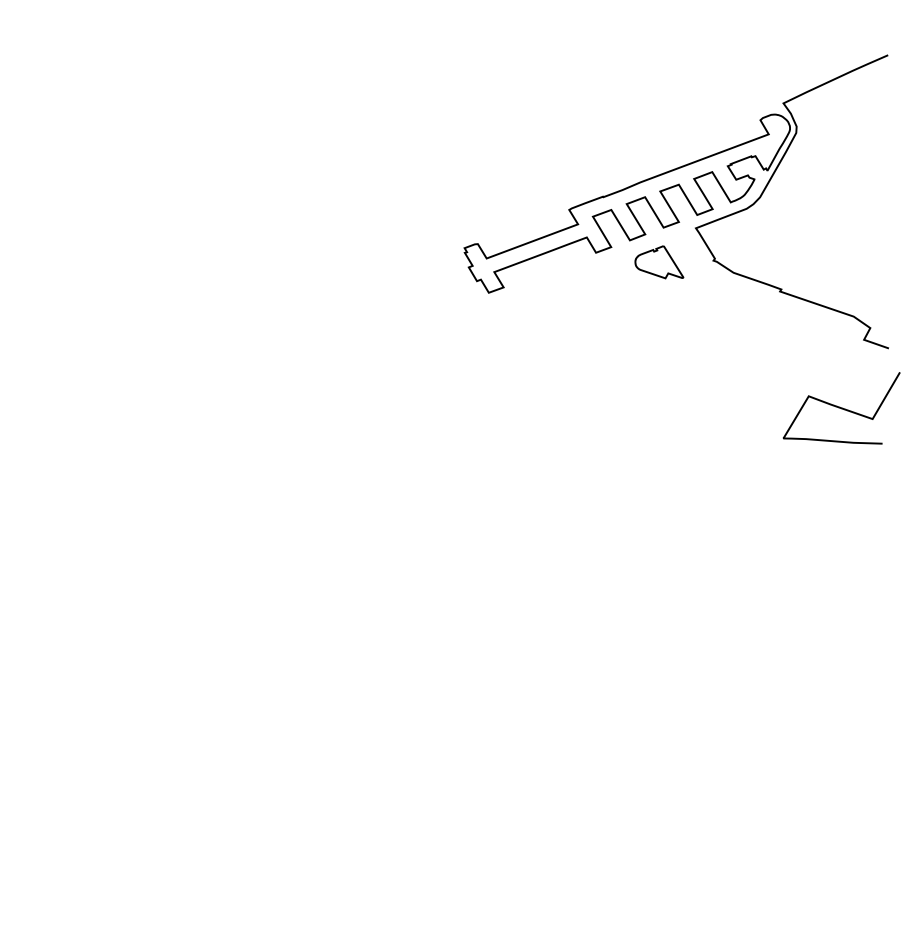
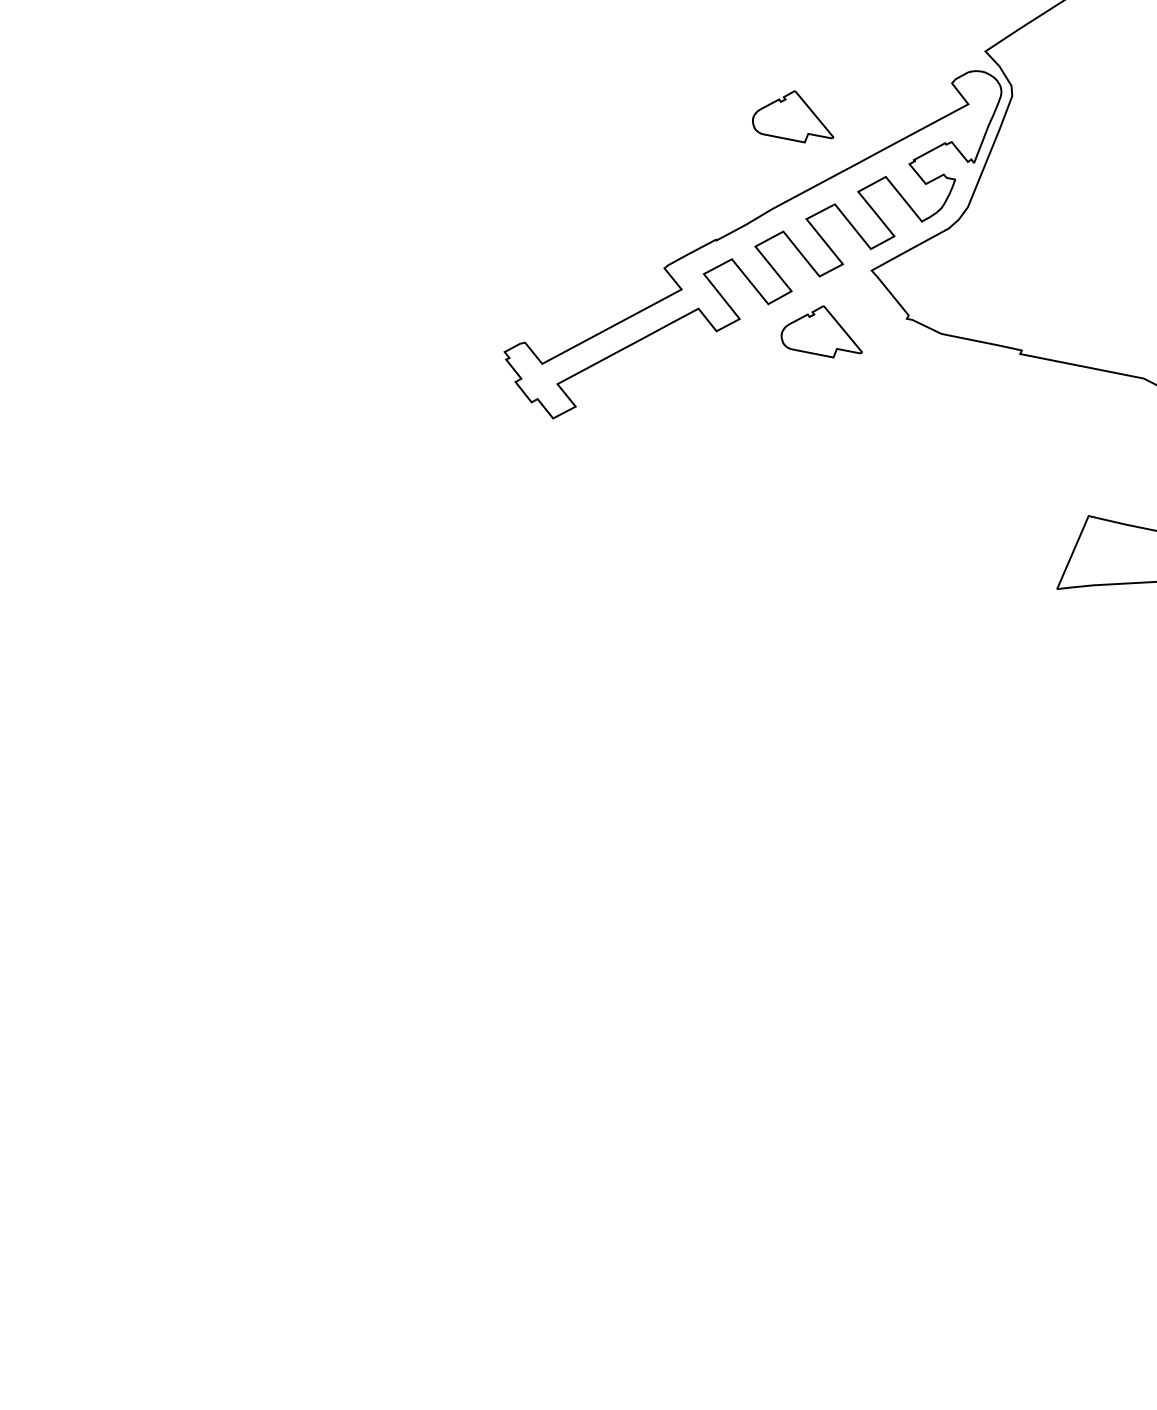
part: (659, 128) -> (791, 118), added

